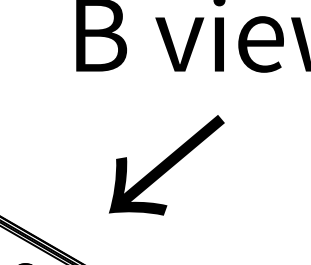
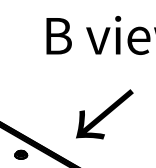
text: (166, 165) -> (104, 114), moved

